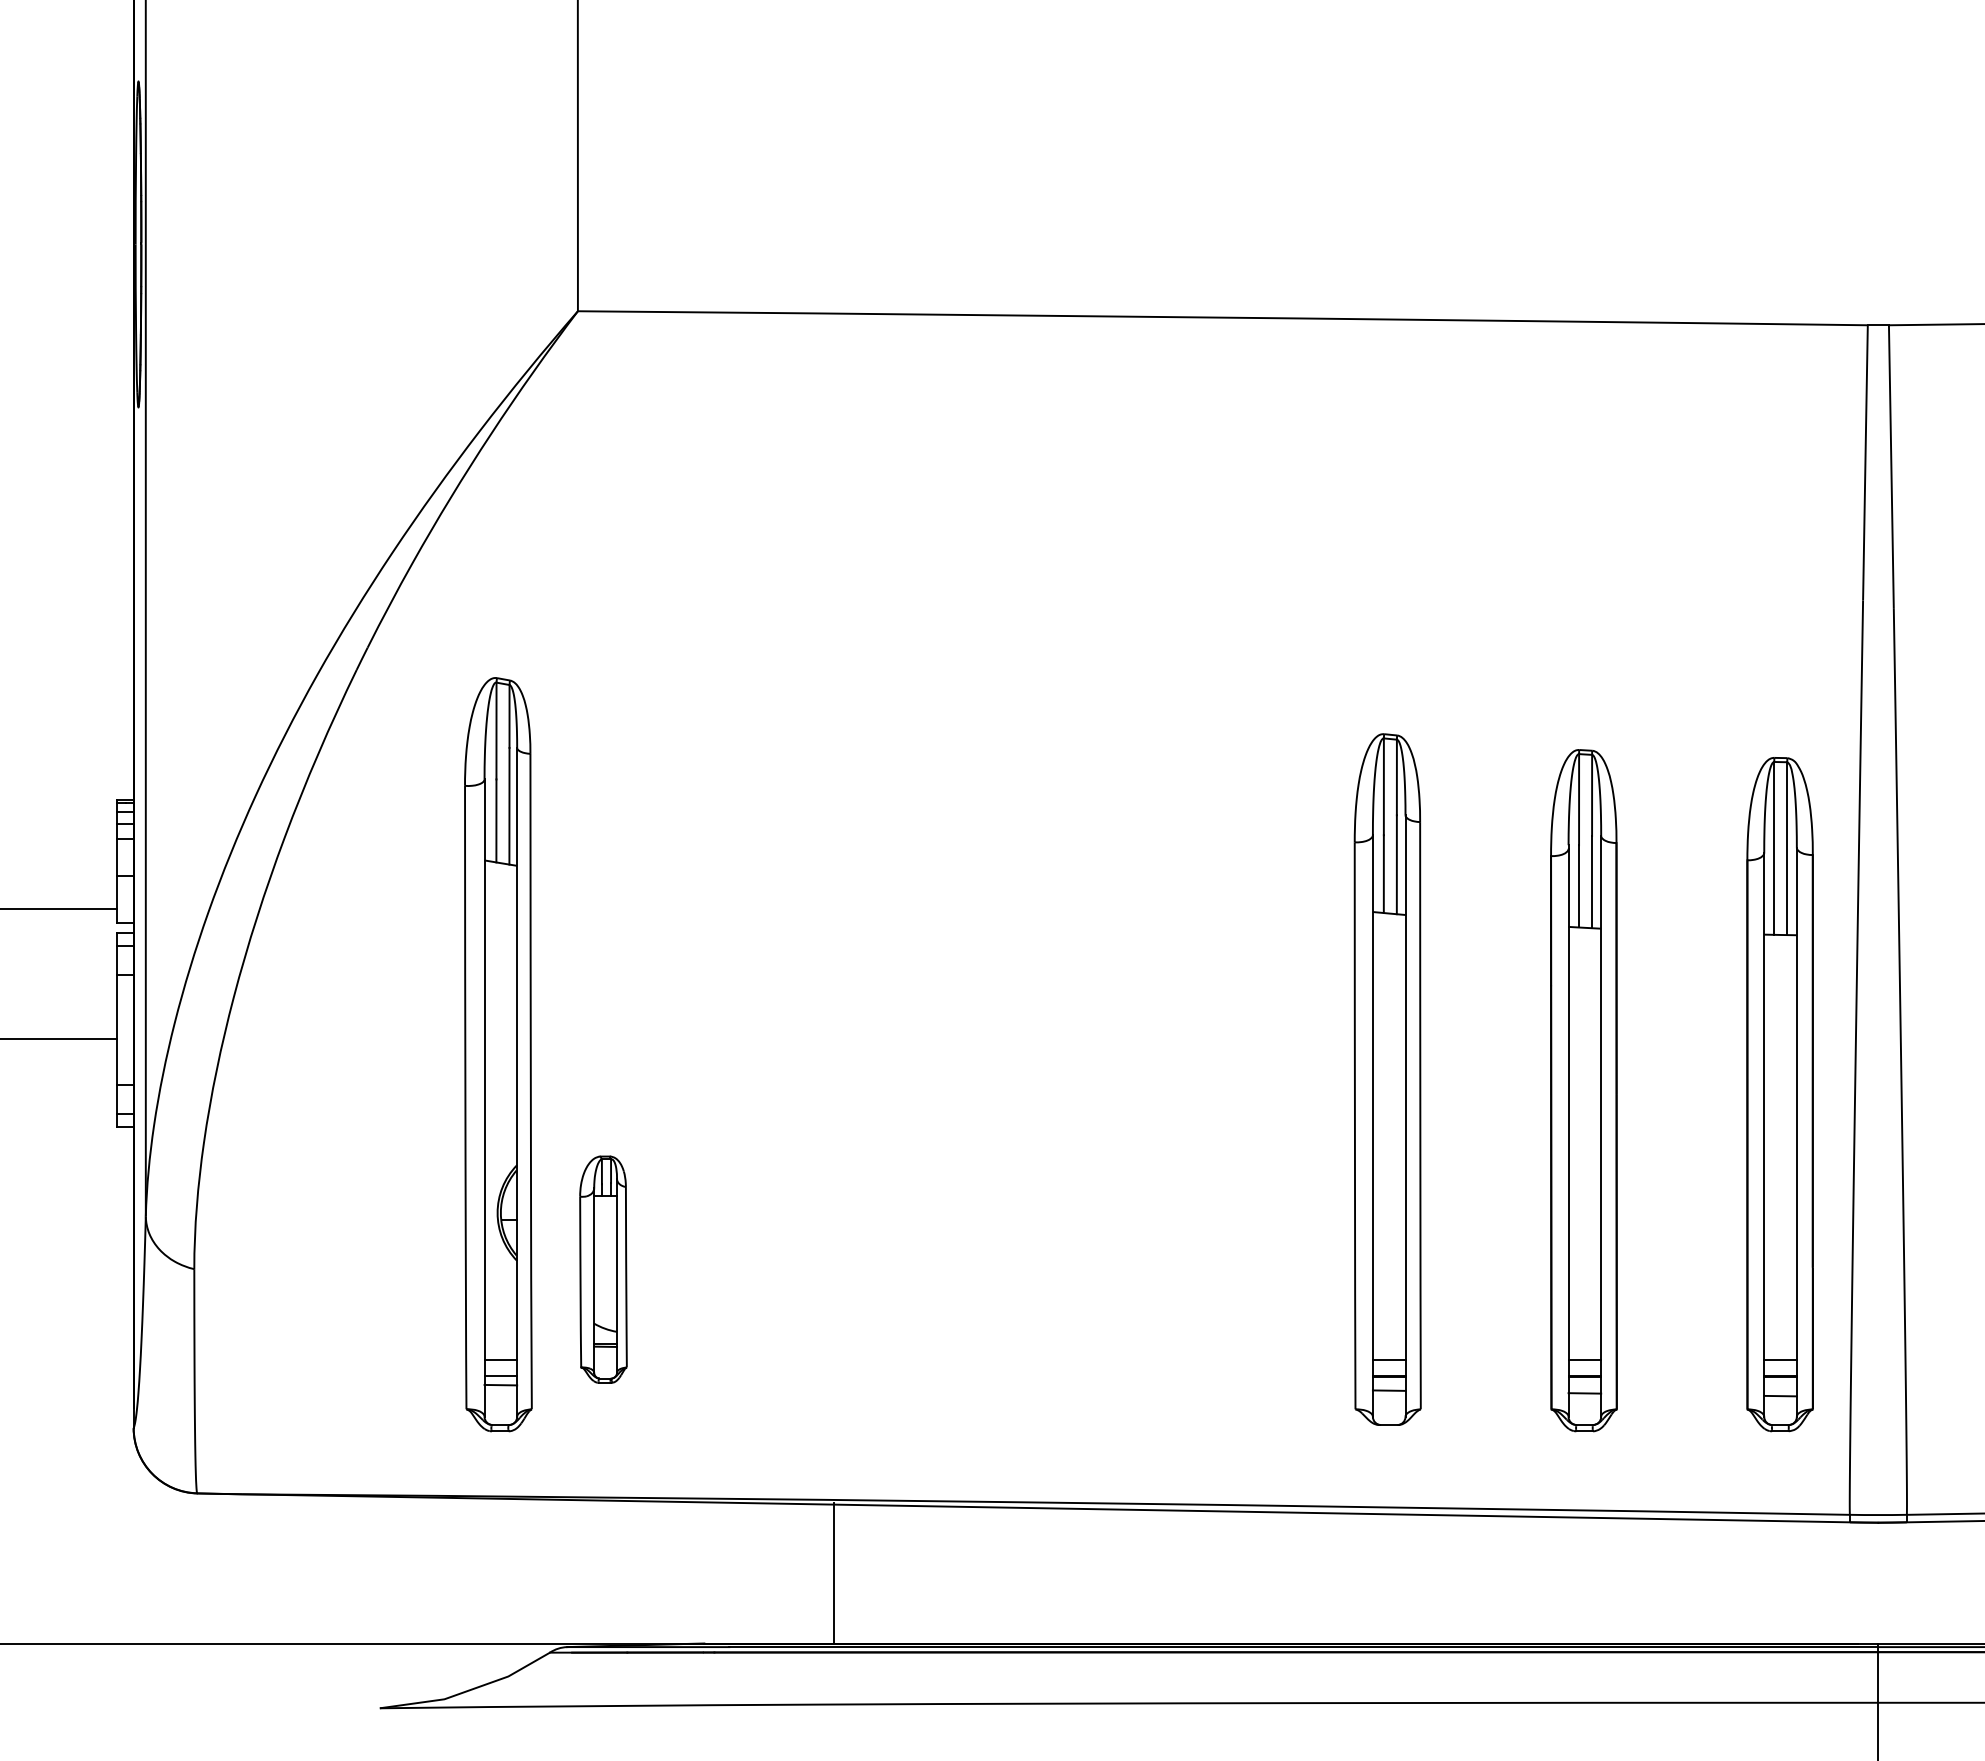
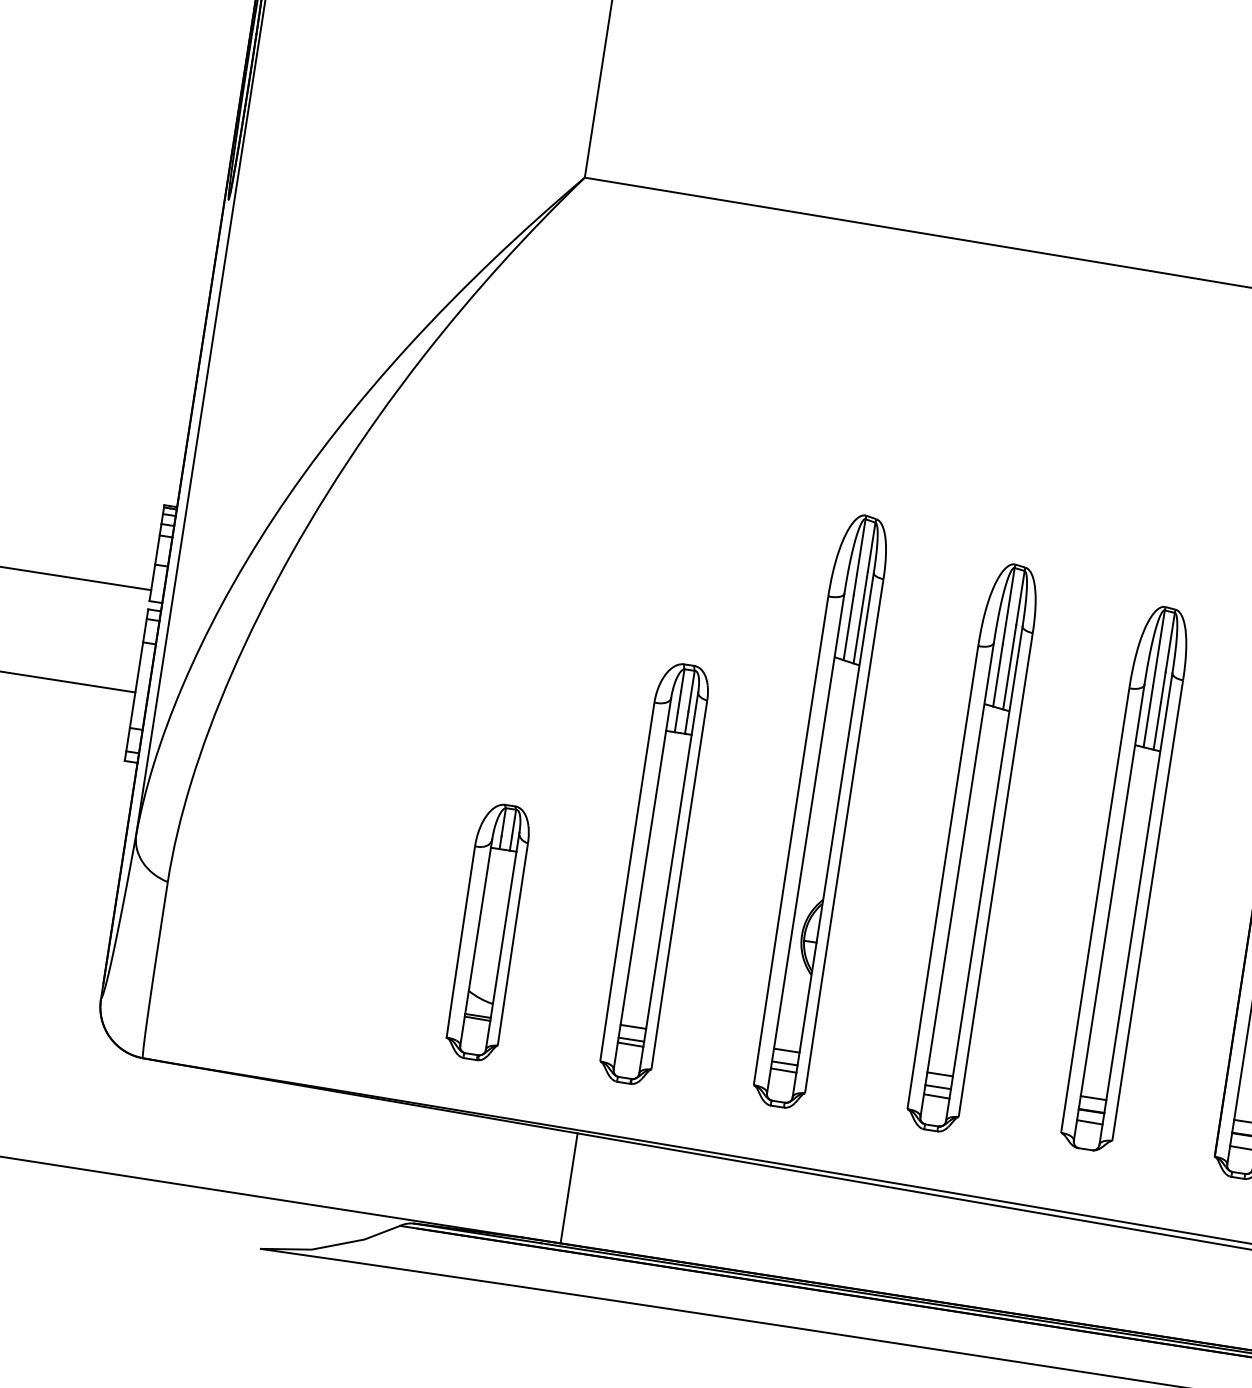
part: (498, 1054) -> (821, 811), moved
part: (1191, 1070) -> (973, 847), added
part: (799, 1164) -> (654, 873), added
part: (603, 1269) -> (488, 931), size x1.43
line: (834, 1573) -> (569, 1188), moved

